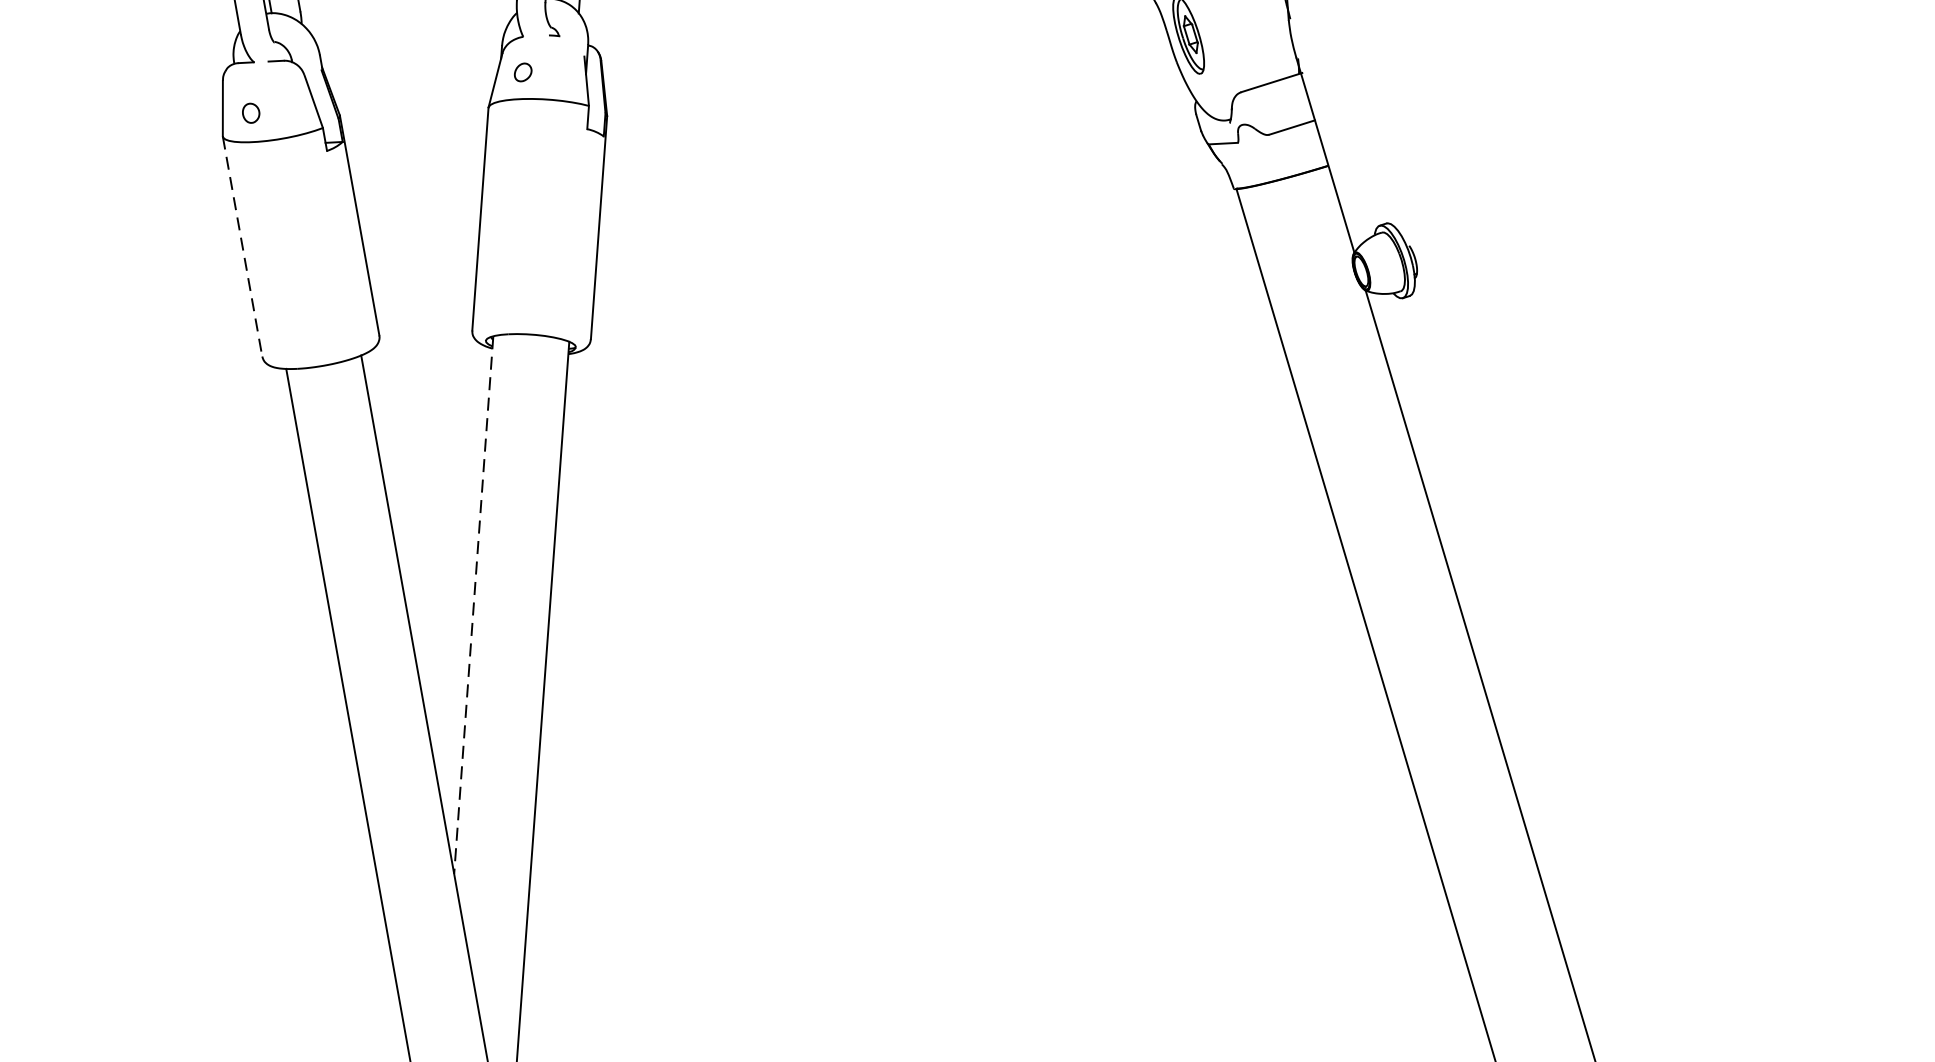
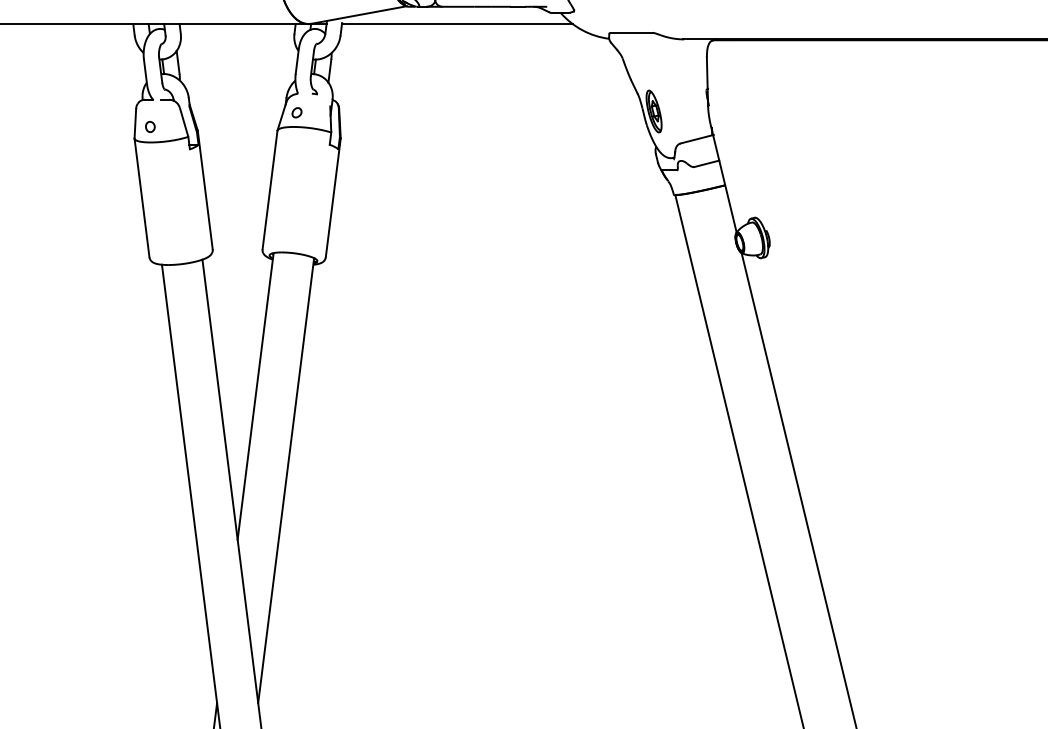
line: (243, 247) -> (142, 198), dashed -> solid
line: (473, 605) -> (255, 396), dashed -> solid

